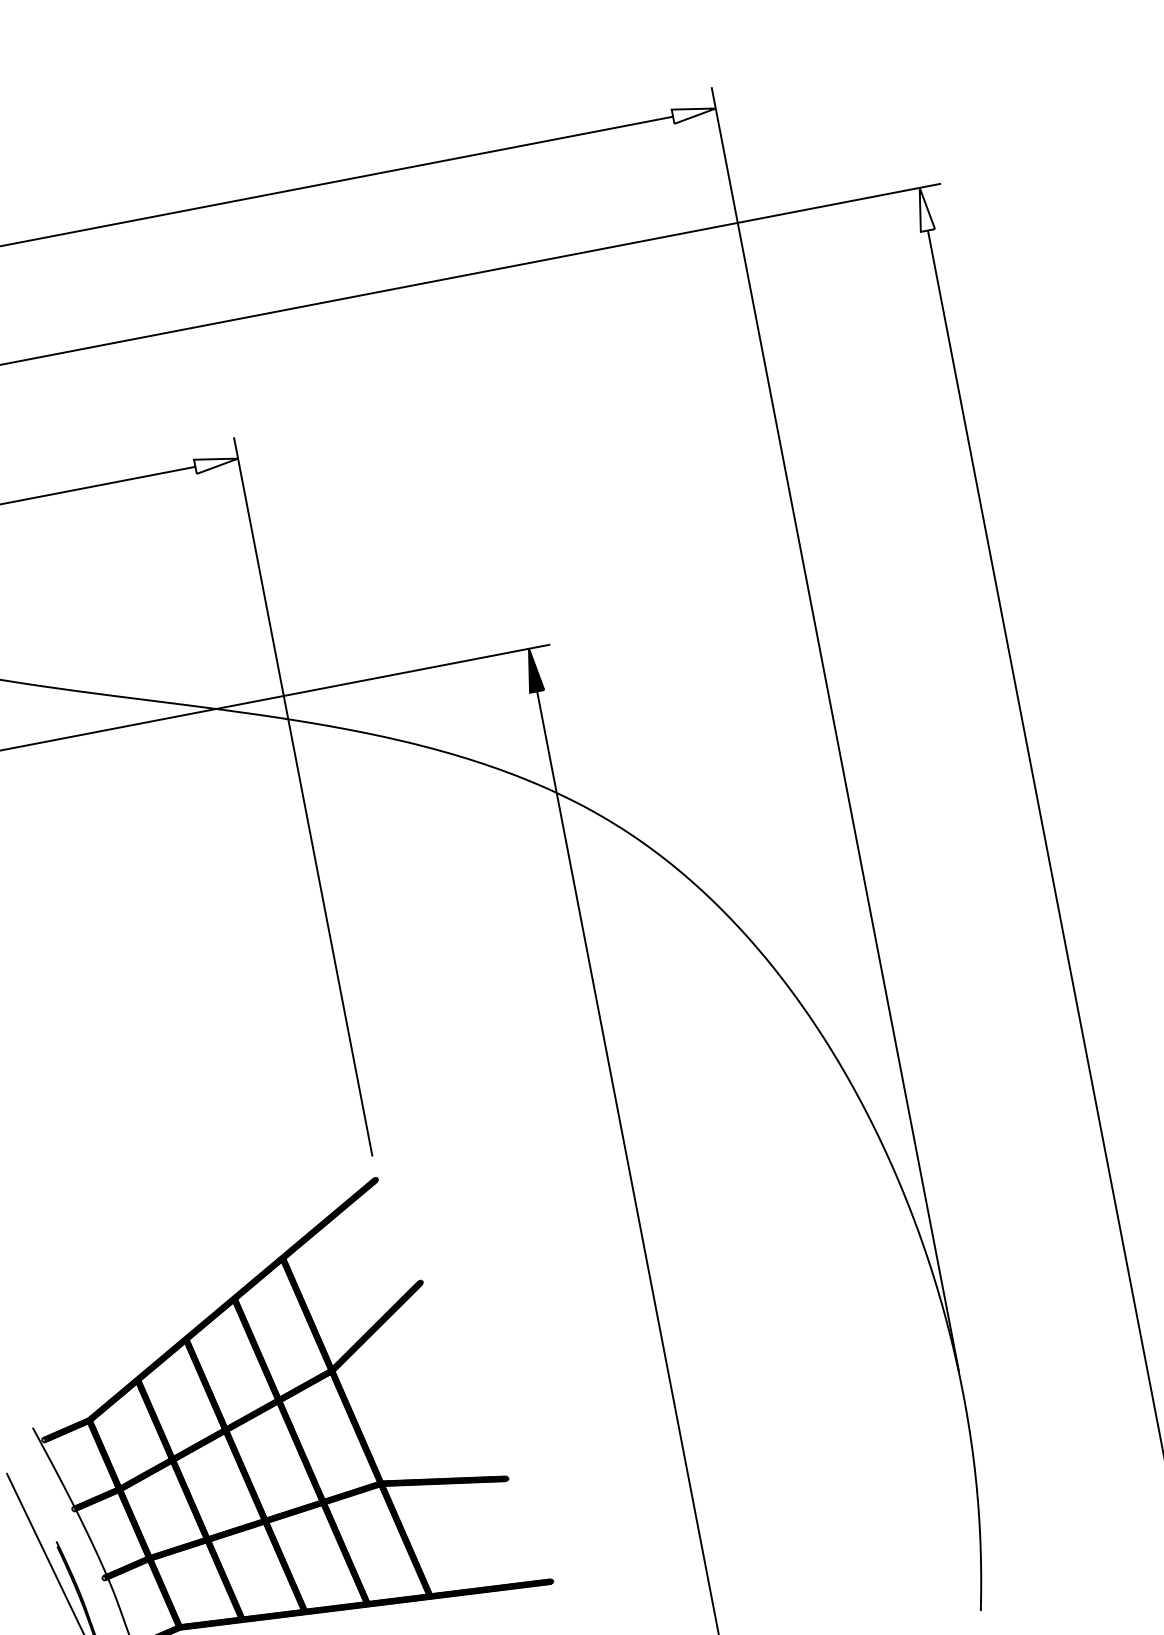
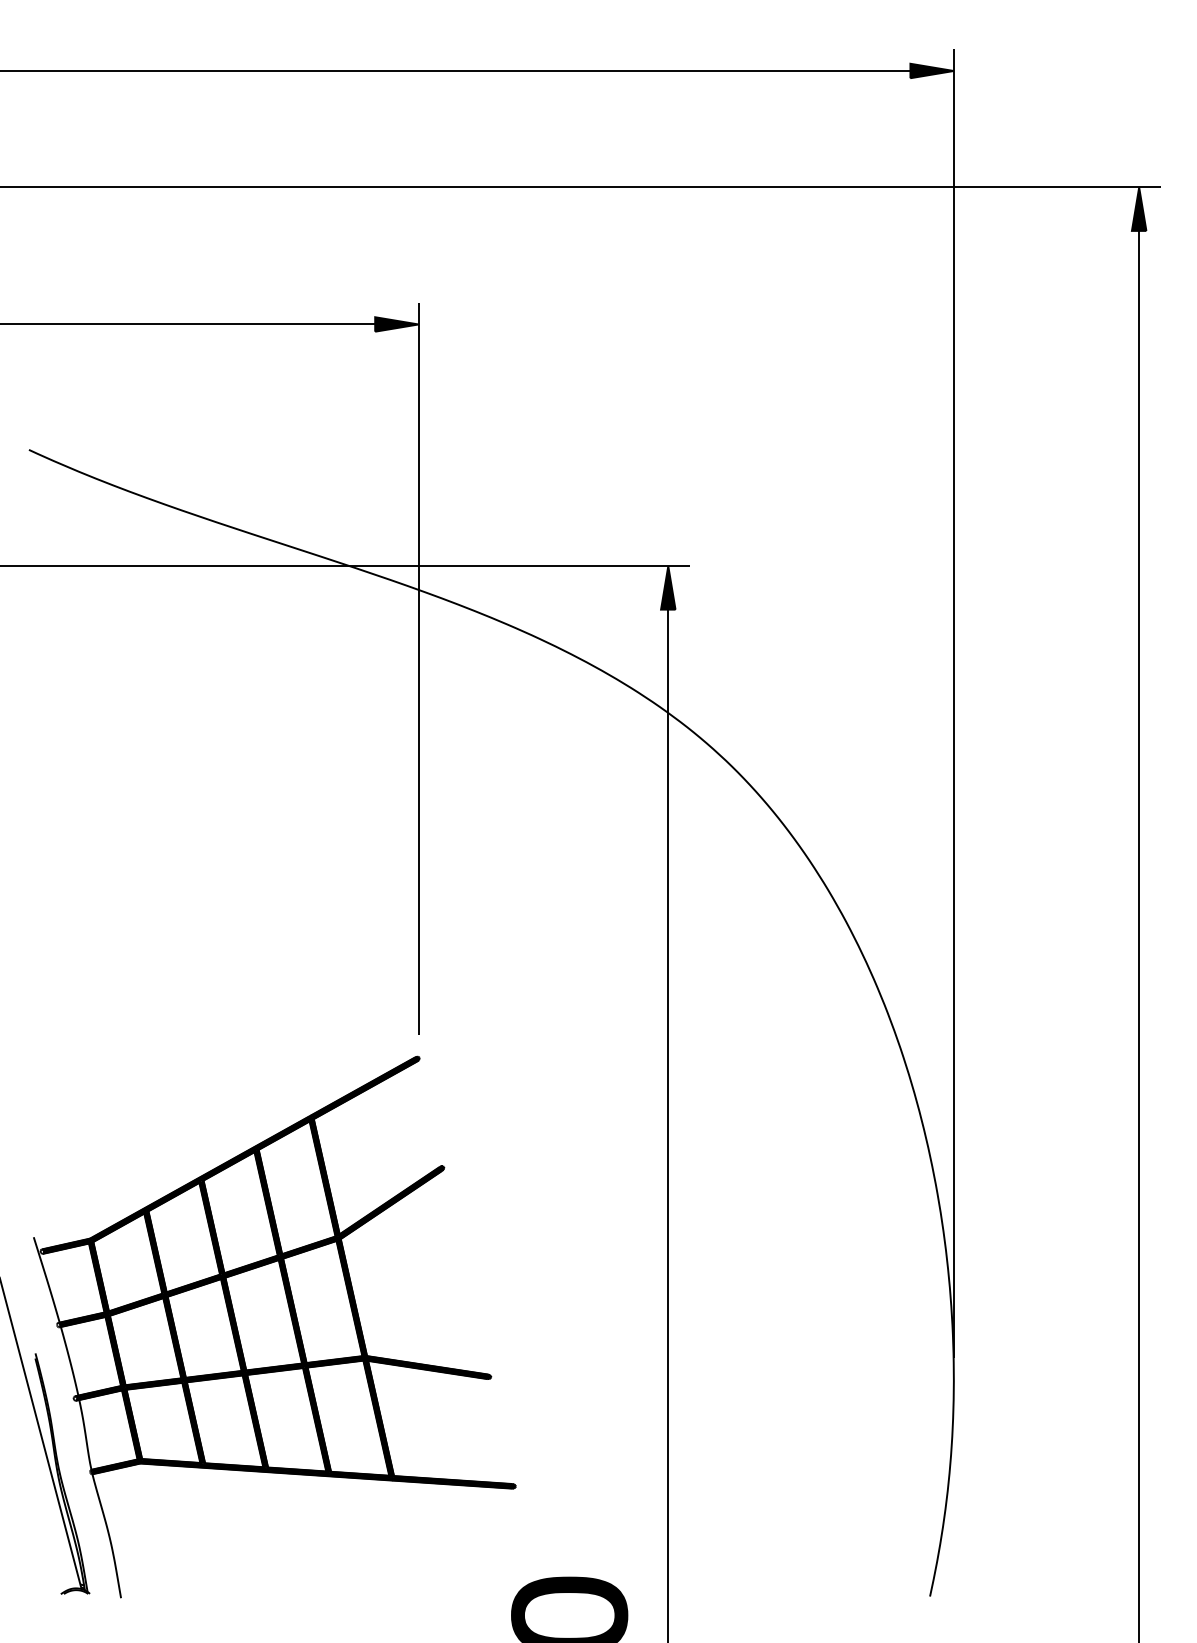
fill: (693, 112) -> (931, 70), added
fill: (923, 208) -> (1138, 208), added
fill: (216, 462) -> (396, 324), added

